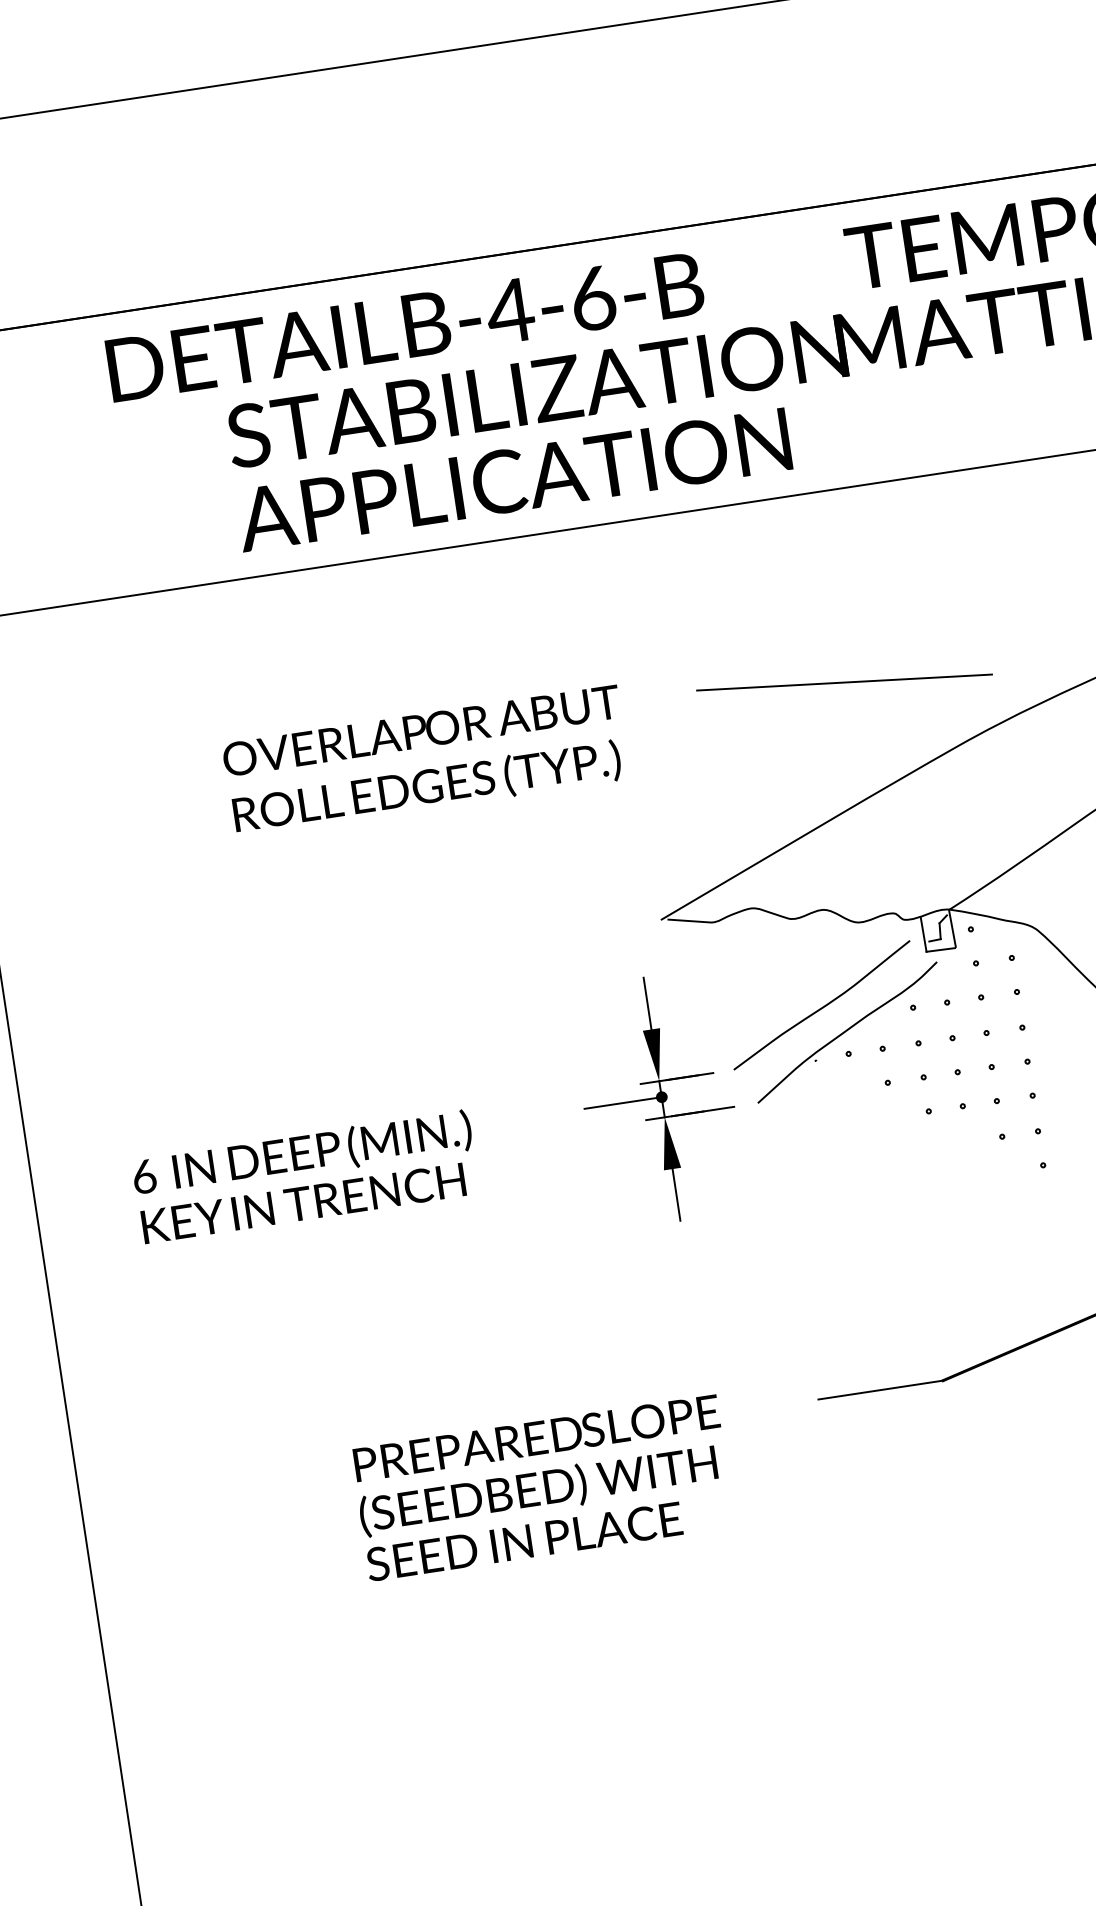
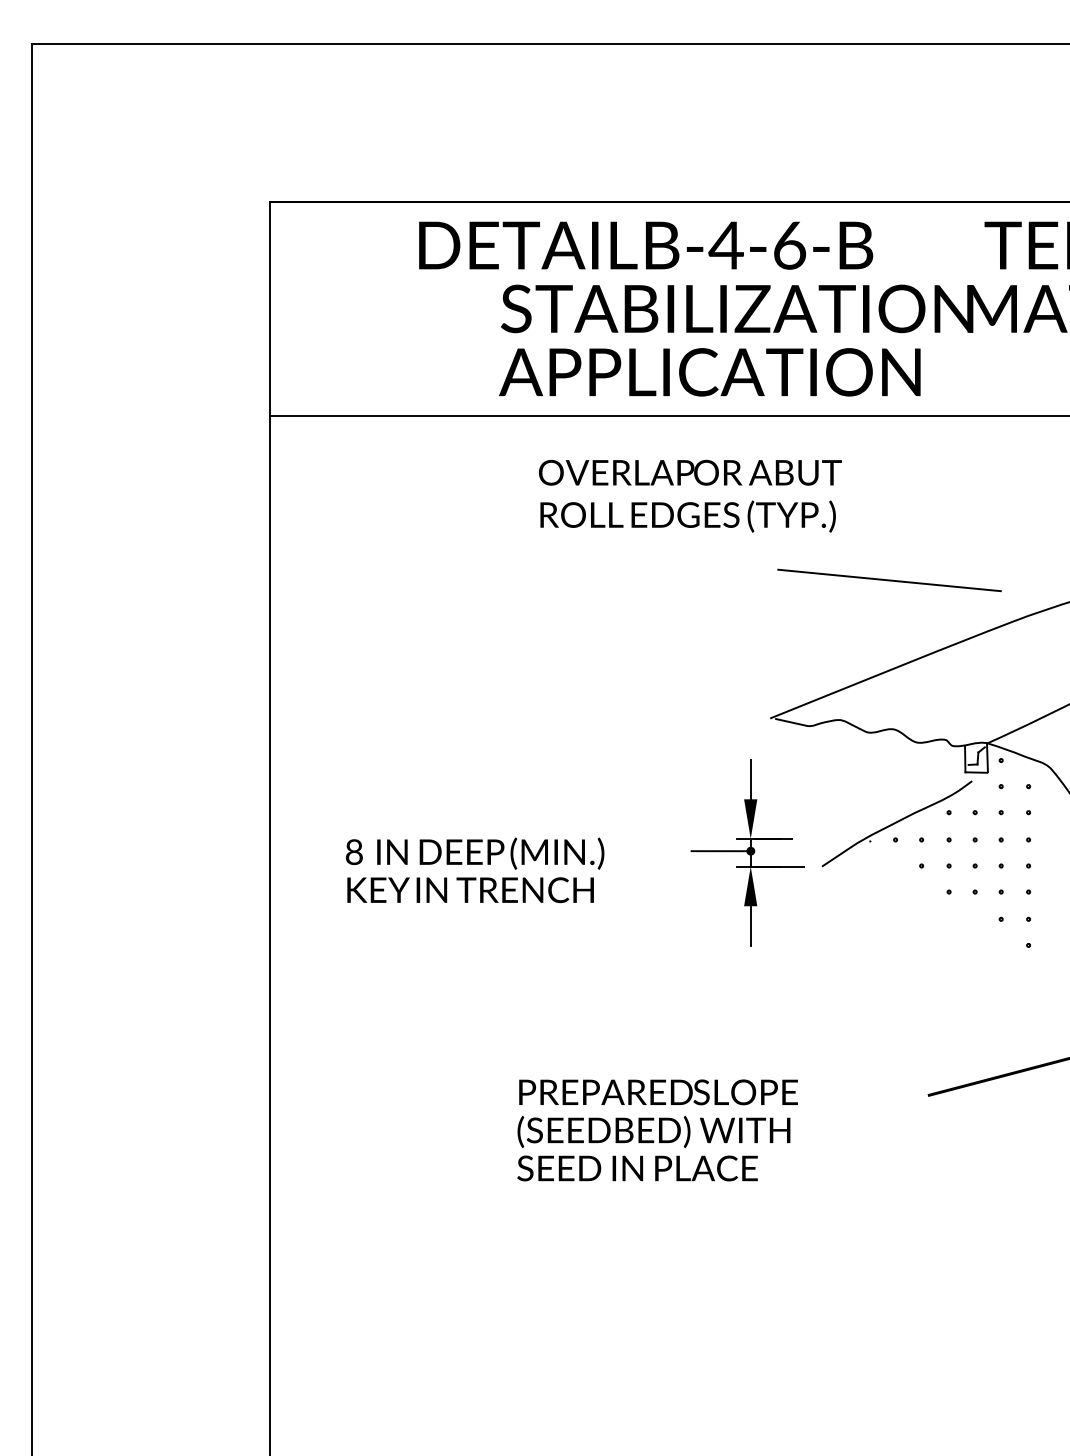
line: (844, 682) -> (889, 580), moved
text: (426, 760) -> (690, 495), moved
curve: (821, 1006) -> (880, 801), removed
text: (143, 1176) -> (353, 851), 6 -> 8
line: (880, 1390) -> (881, 1095), removed
text: (542, 1488) -> (657, 1130), moved

